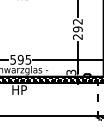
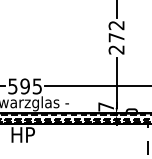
text: (77, 29) -> (116, 37), 292 -> 272
text: (71, 72) -> (106, 106), 3 -> 7

